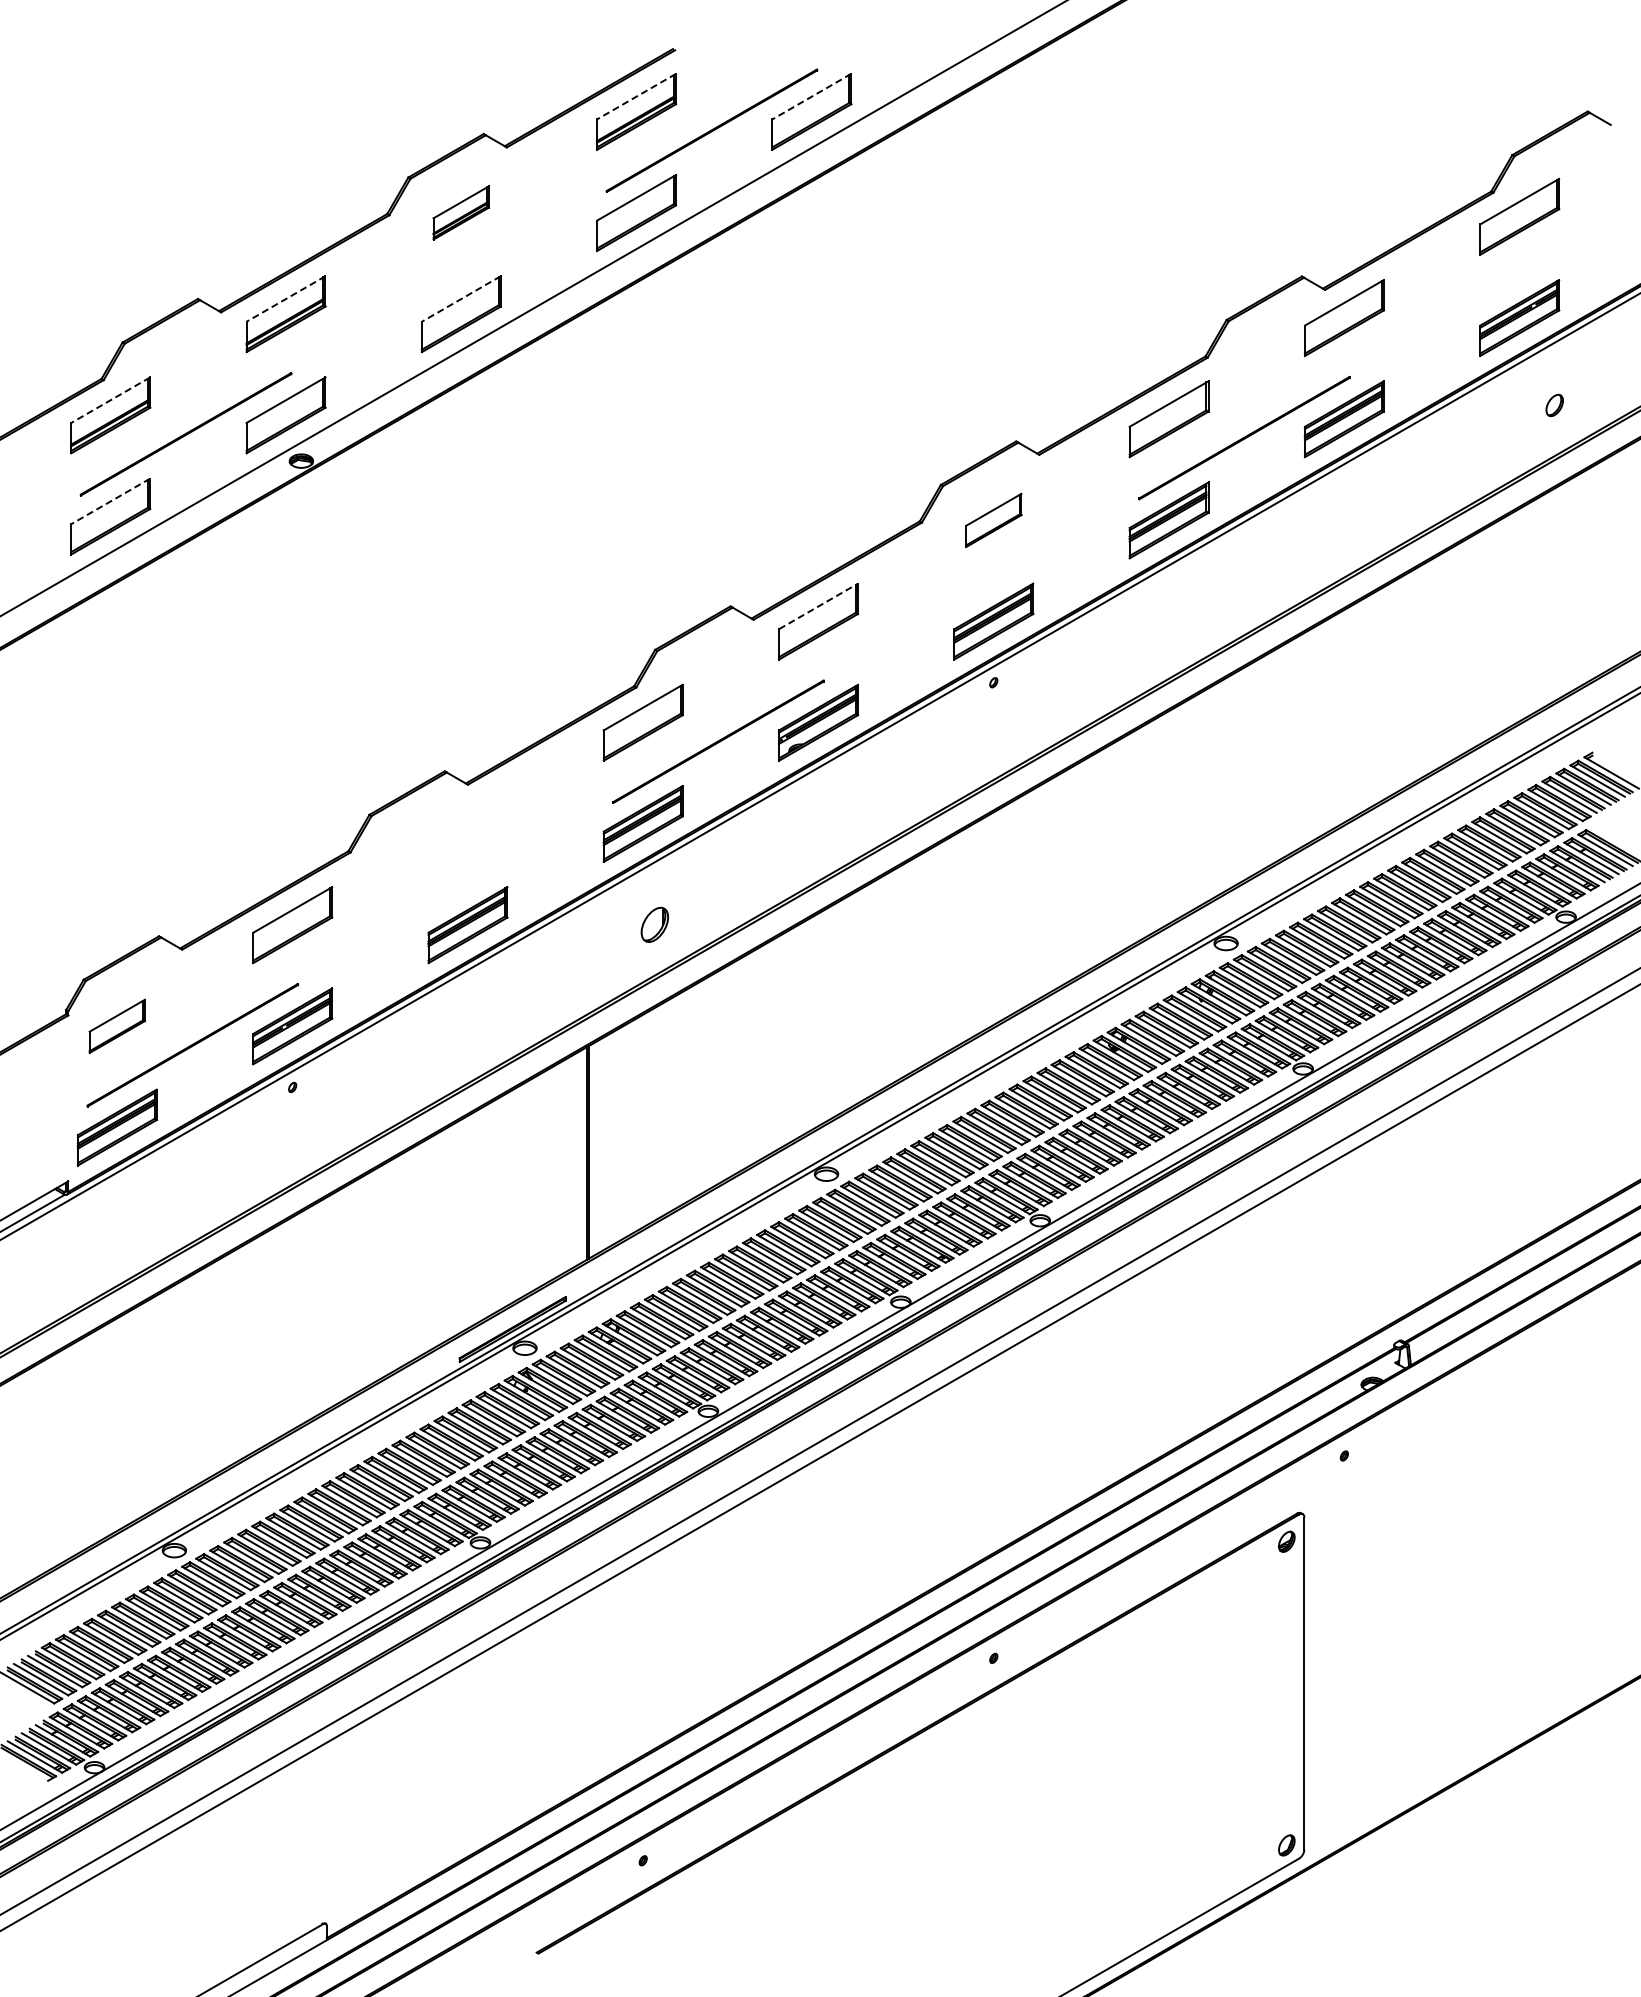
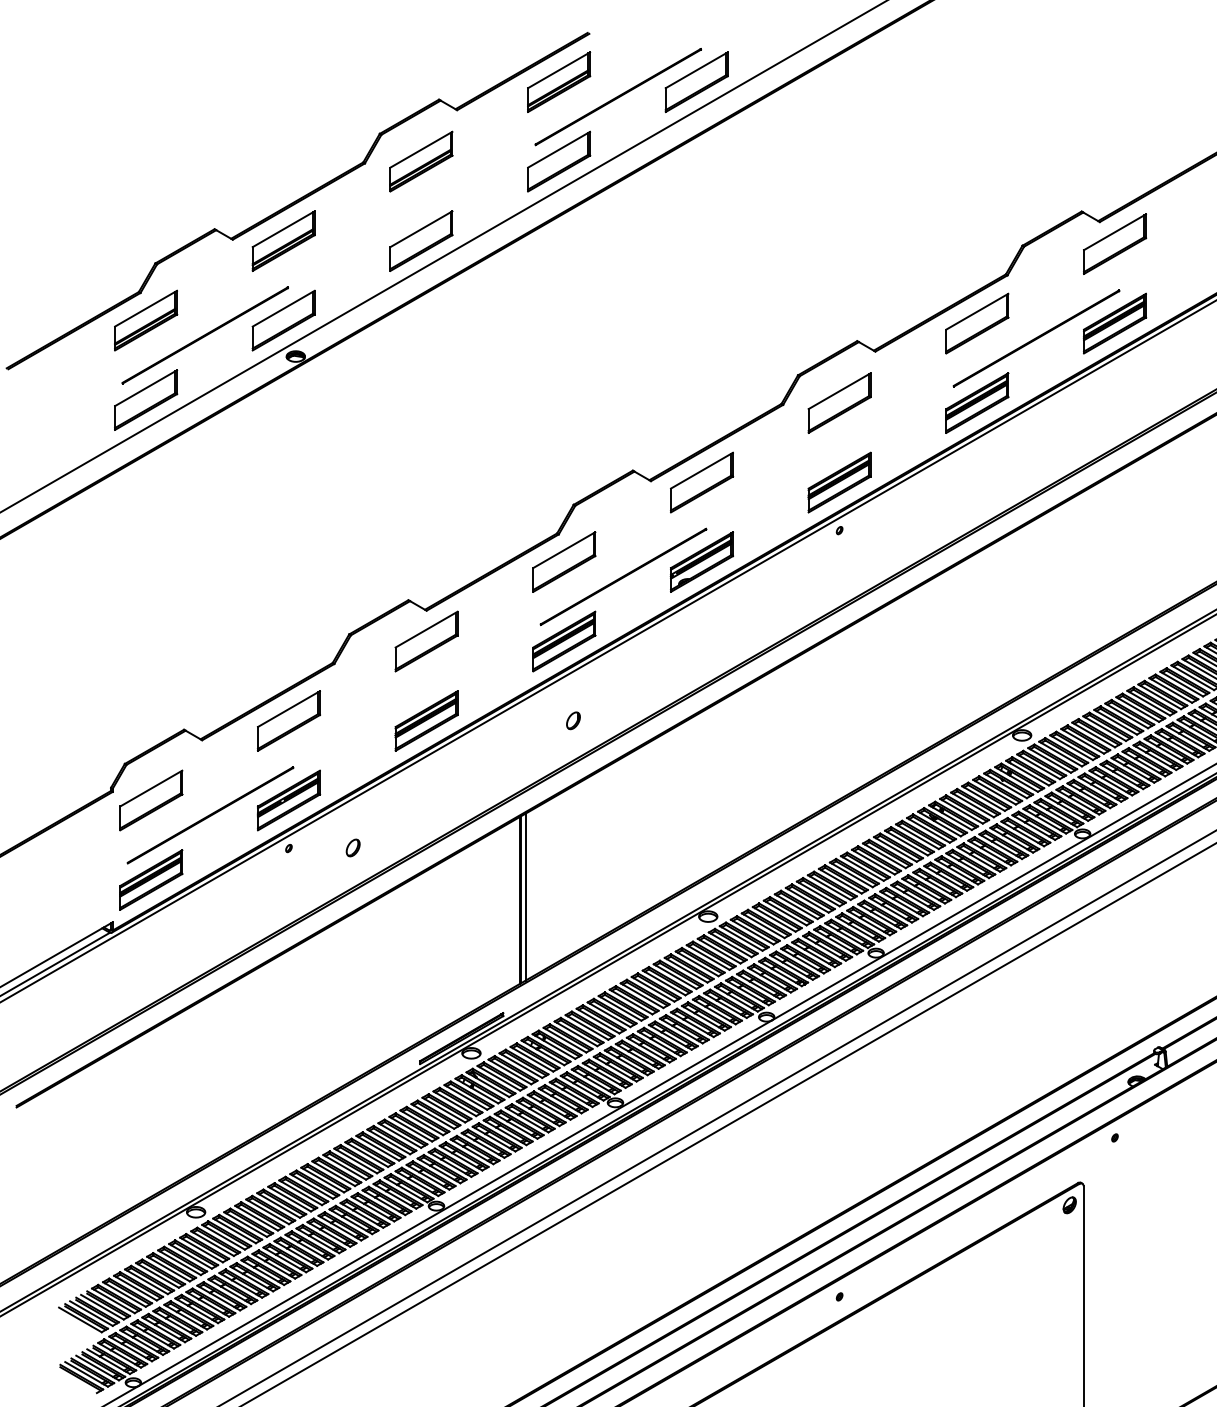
line: (636, 96) -> (559, 70), dashed -> solid
line: (811, 96) -> (696, 70), dashed -> solid
part: (460, 212) -> (420, 161), size x1.43
line: (286, 299) -> (284, 229), dashed -> solid
line: (461, 299) -> (421, 229), dashed -> solid
line: (110, 400) -> (145, 308), dashed -> solid
line: (110, 501) -> (145, 388), dashed -> solid
part: (993, 520) -> (839, 403), size x1.43
line: (818, 606) -> (701, 470), dashed -> solid
part: (467, 823) -> (426, 641), added
part: (654, 924) -> (573, 720), size x0.62
part: (116, 1026) -> (150, 800), size x1.43
part: (374, 1086) -> (353, 847), added
line: (594, 1148) -> (526, 896), added

